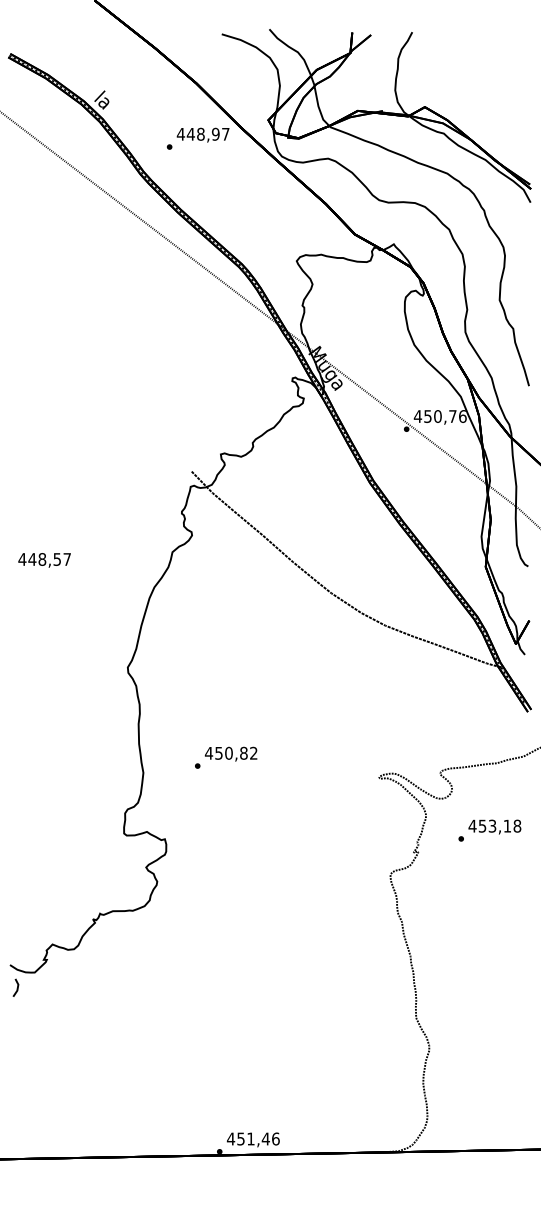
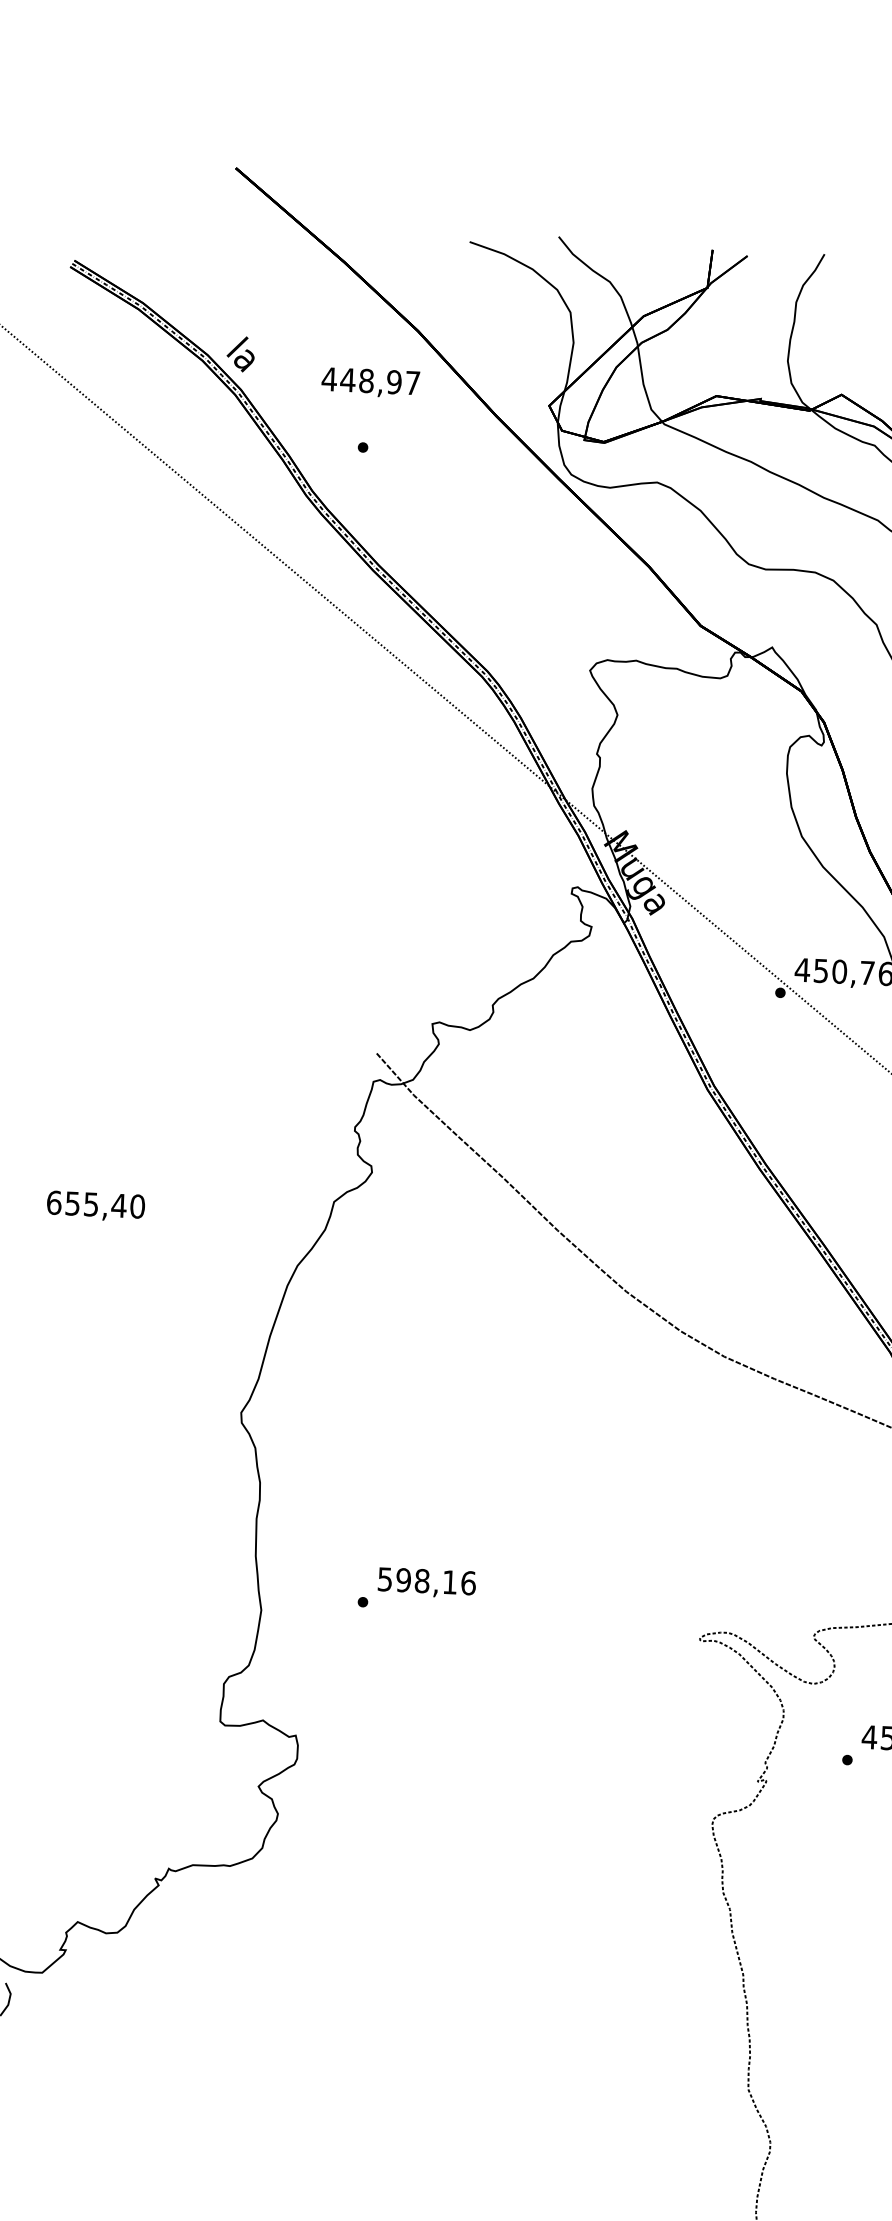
text: (202, 134) -> (369, 381), moved
text: (44, 559) -> (95, 1204), 448,57 -> 655,40
text: (230, 752) -> (425, 1579), 450,82 -> 598,16

